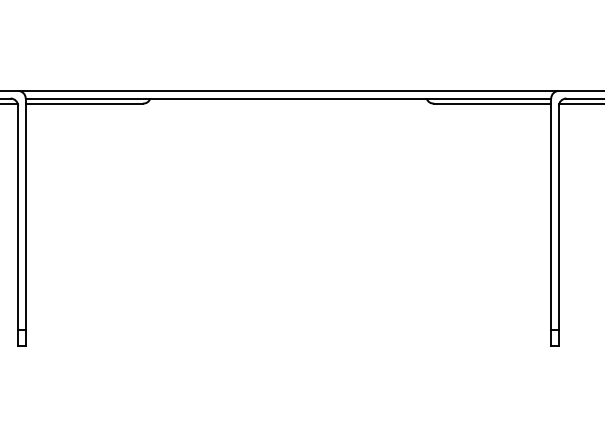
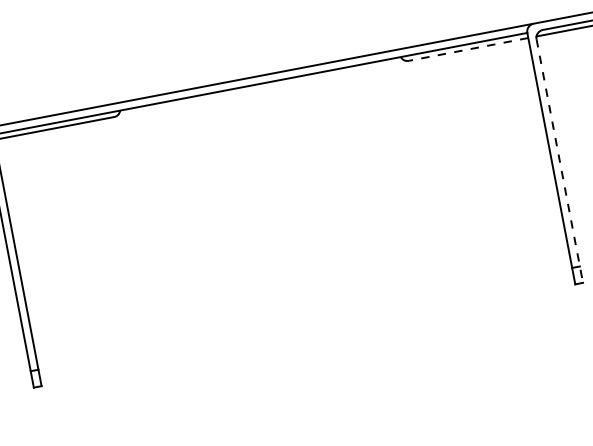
line: (492, 103) -> (468, 49), solid -> dashed
line: (558, 226) -> (559, 161), solid -> dashed

